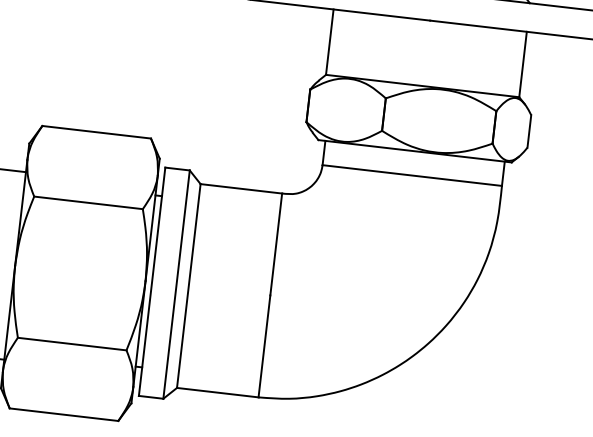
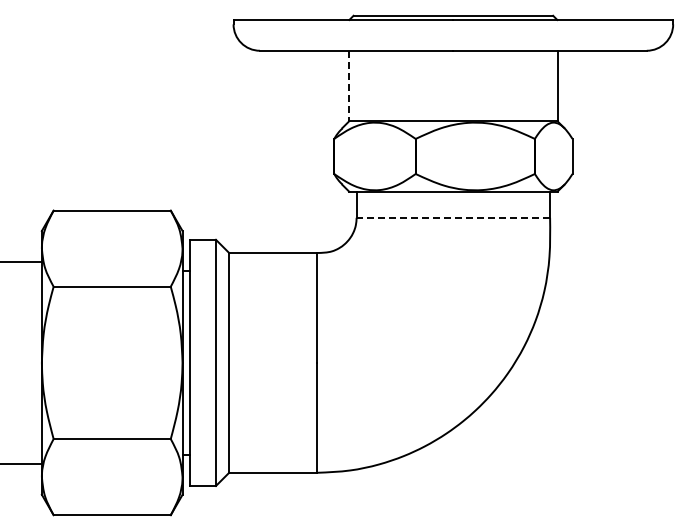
line: (330, 42) -> (349, 86), solid -> dashed
line: (412, 175) -> (453, 217), solid -> dashed

